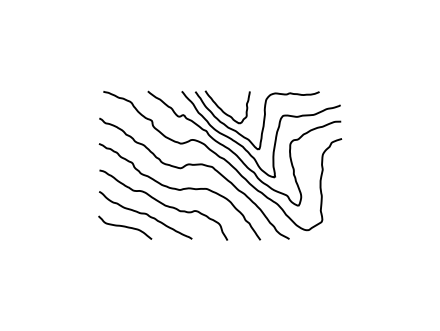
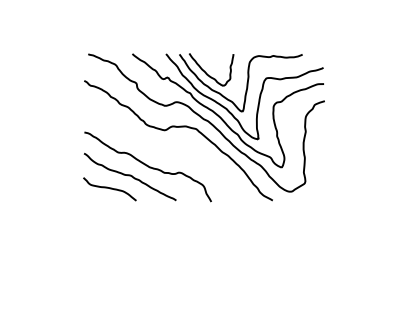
curve: (179, 190) -> (163, 152), removed

